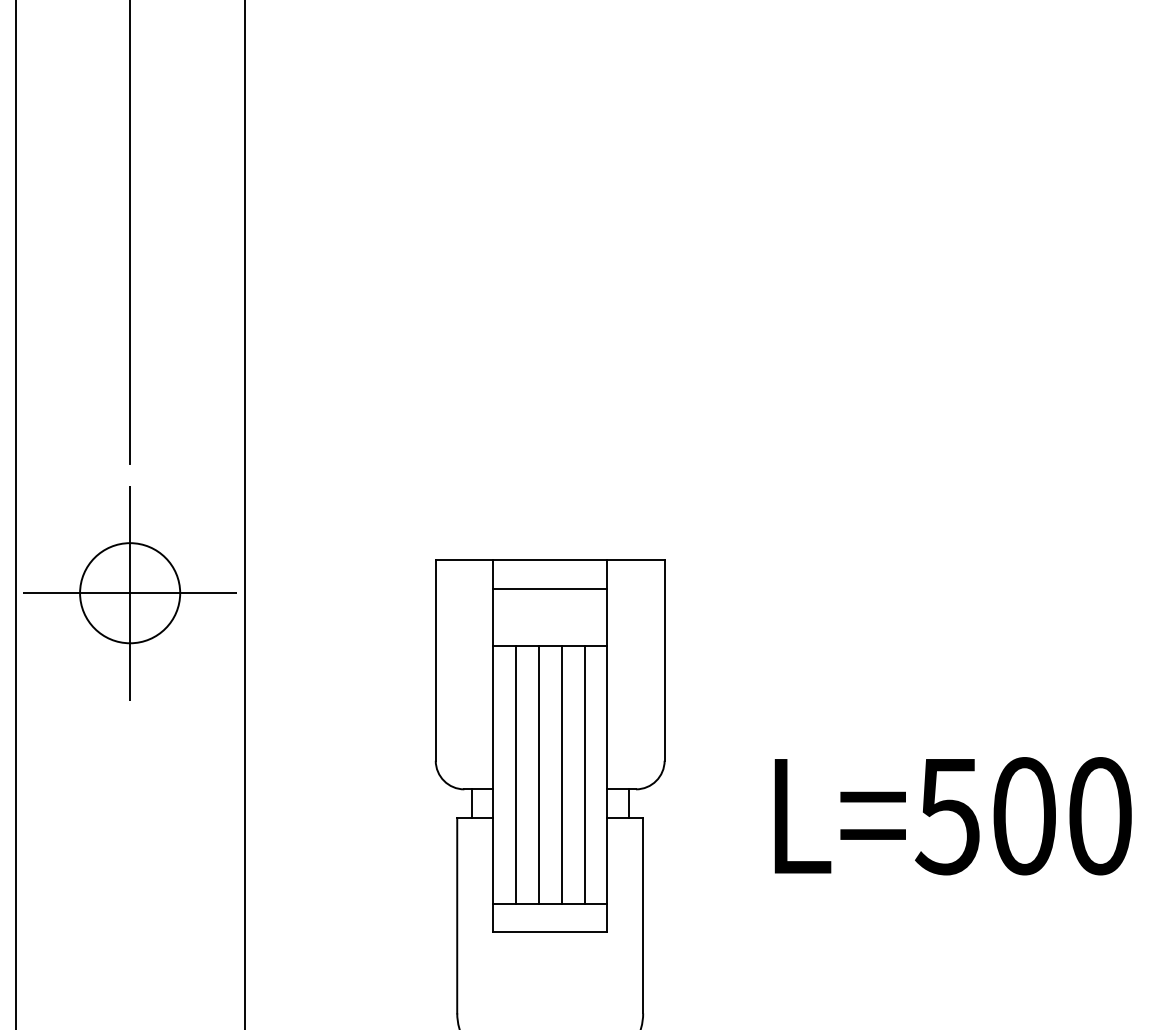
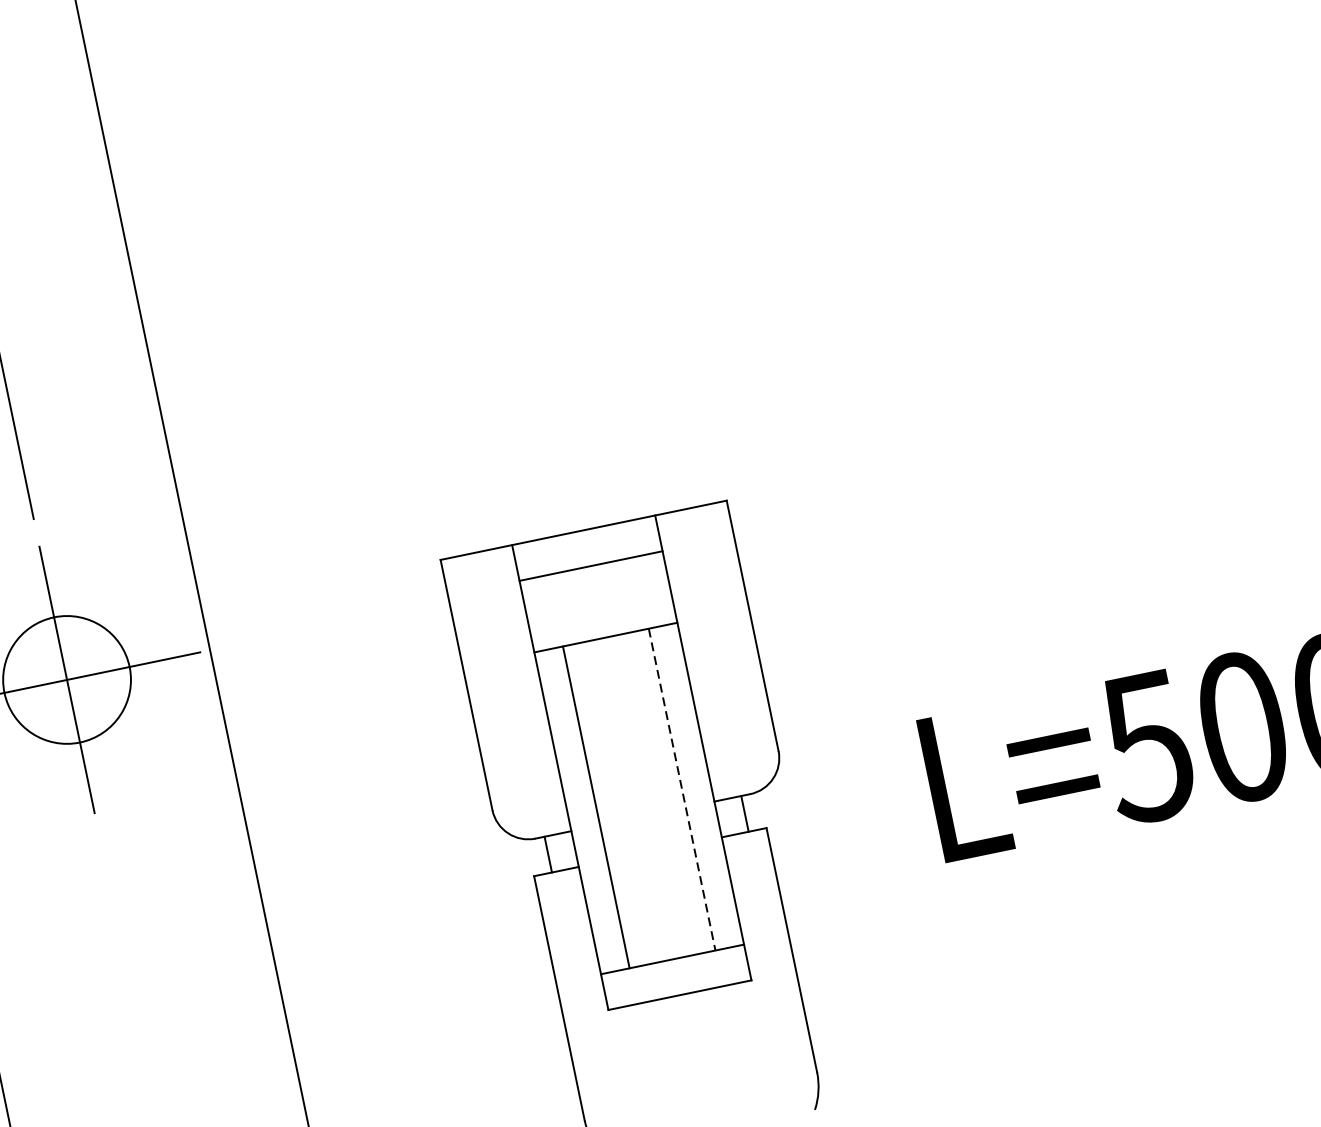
line: (538, 774) -> (624, 800), removed
line: (561, 774) -> (653, 794), removed
line: (584, 775) -> (682, 790), solid -> dashed

